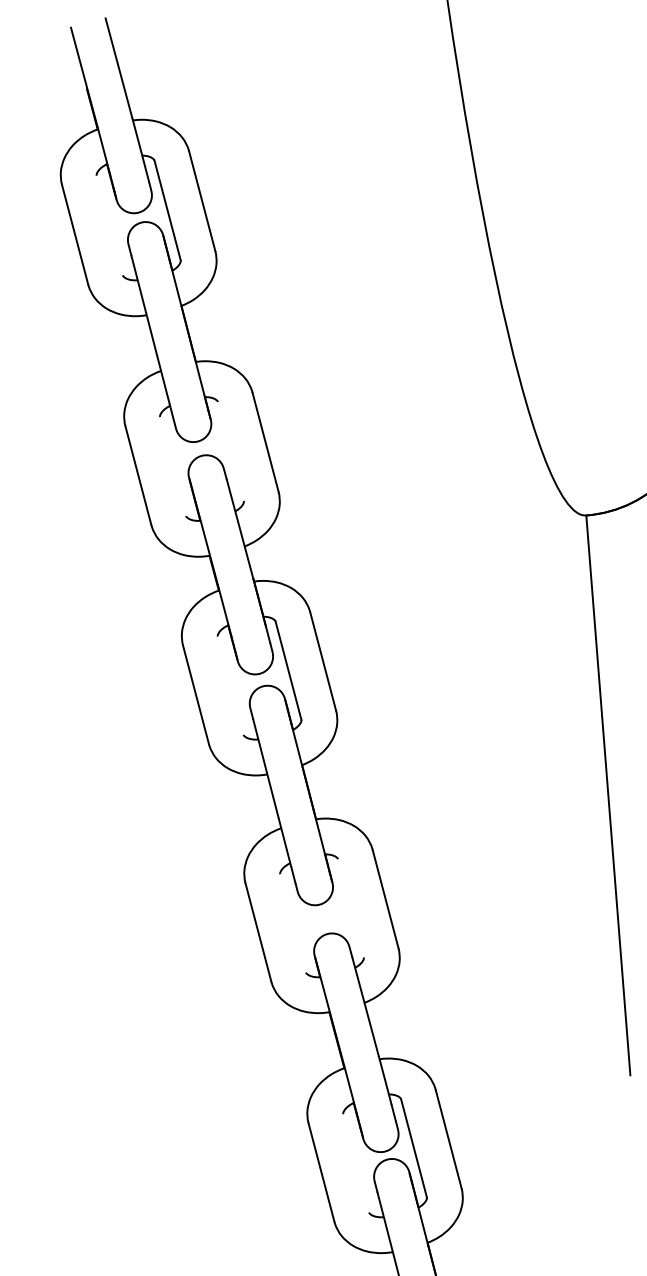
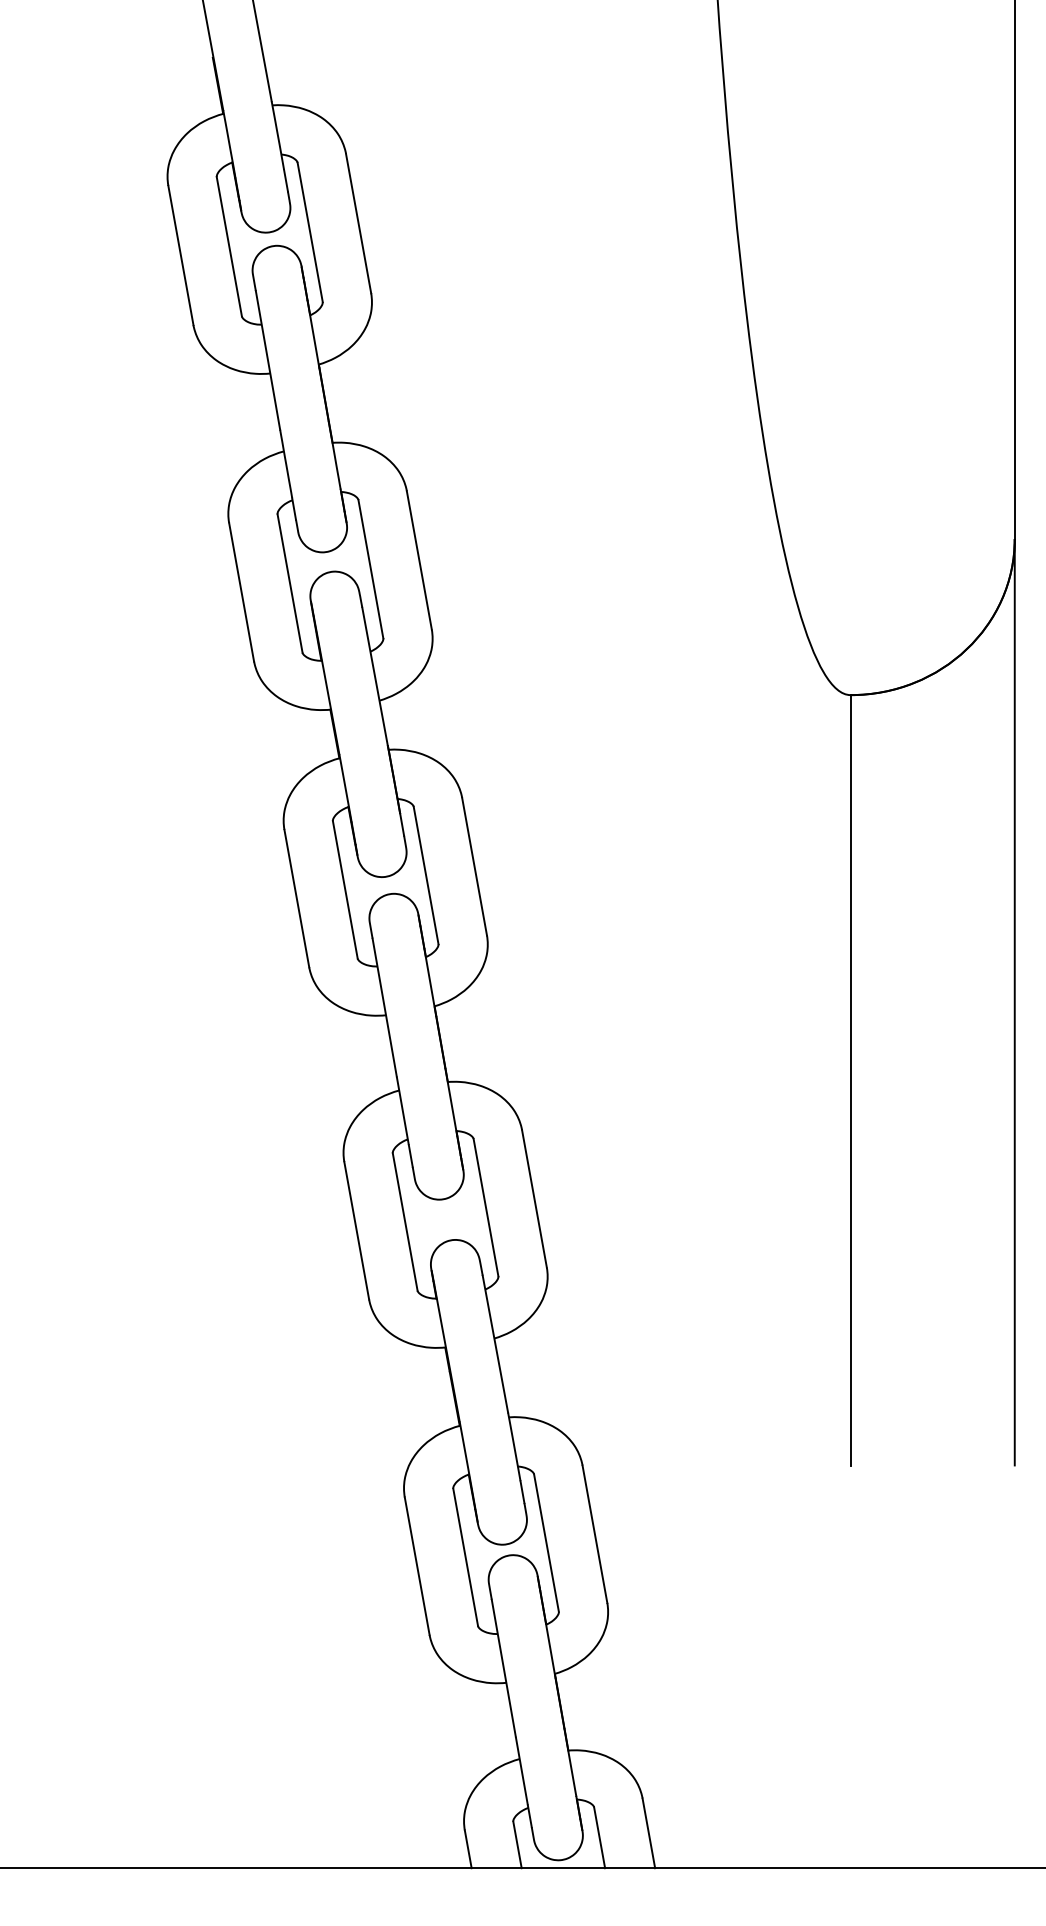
line: (109, 225) -> (228, 246), added
line: (230, 451) -> (370, 569), added
line: (172, 466) -> (289, 583), added
line: (230, 685) -> (344, 889), added
line: (350, 908) -> (485, 1207), added
line: (292, 923) -> (404, 1221), added
line: (356, 1163) -> (465, 1557), added

